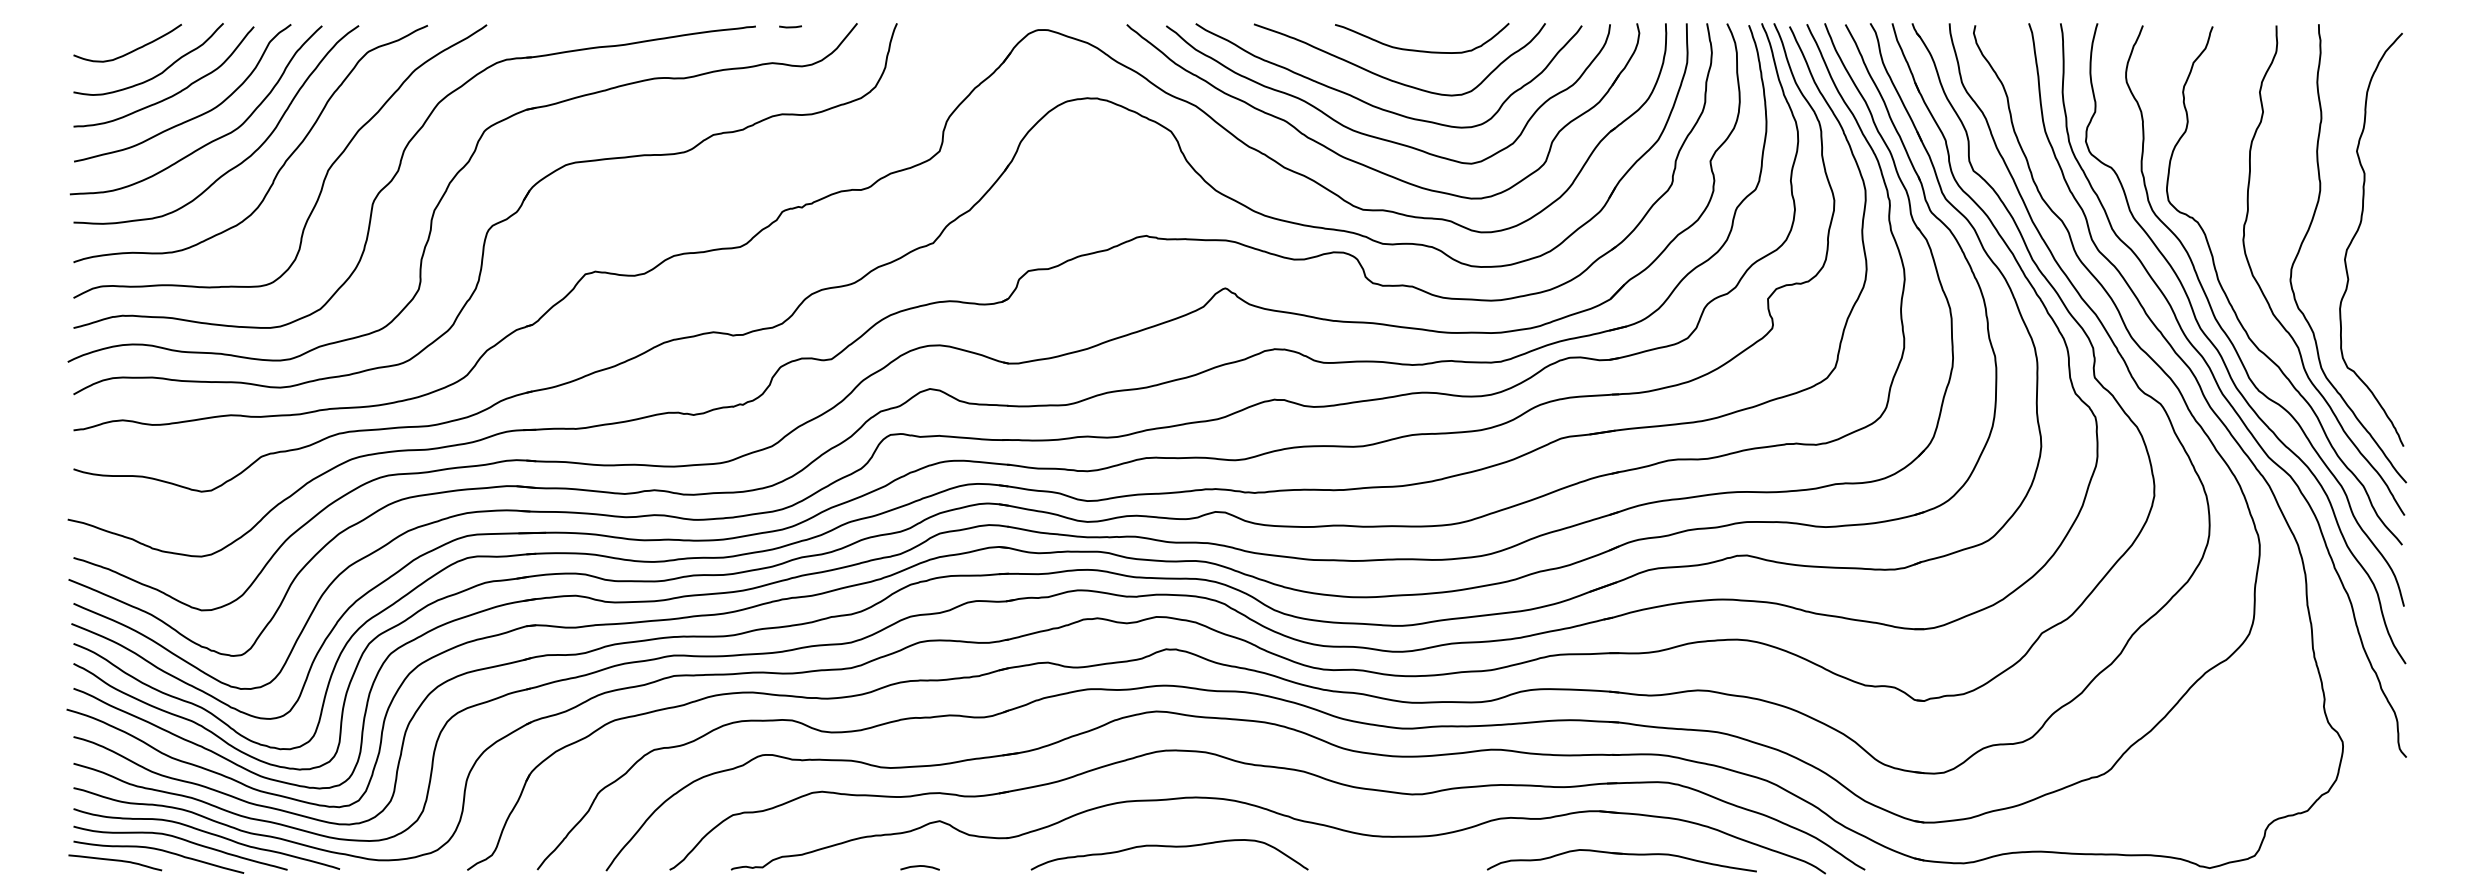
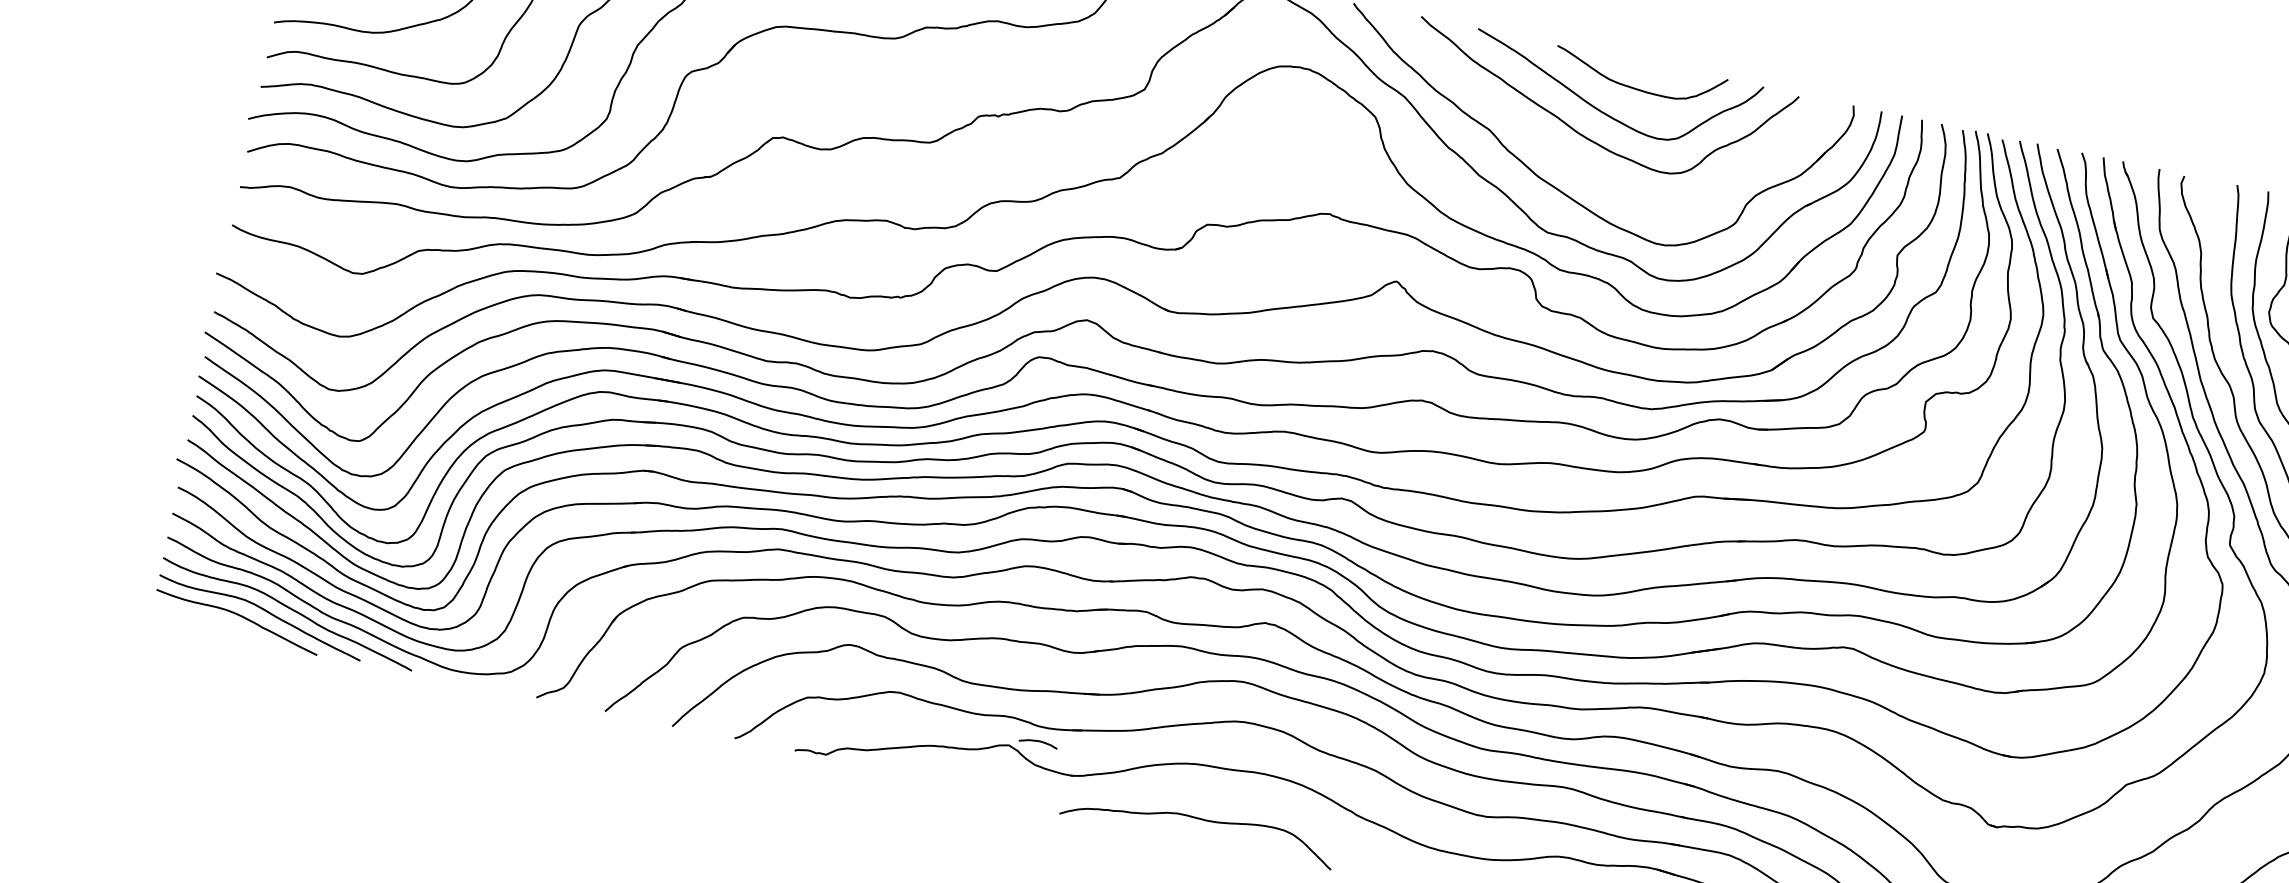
curve: (1376, 136) -> (1575, 163), removed
curve: (1169, 847) -> (1199, 819), moved
curve: (115, 861) -> (193, 617), removed
curve: (919, 866) -> (1038, 741), moved

